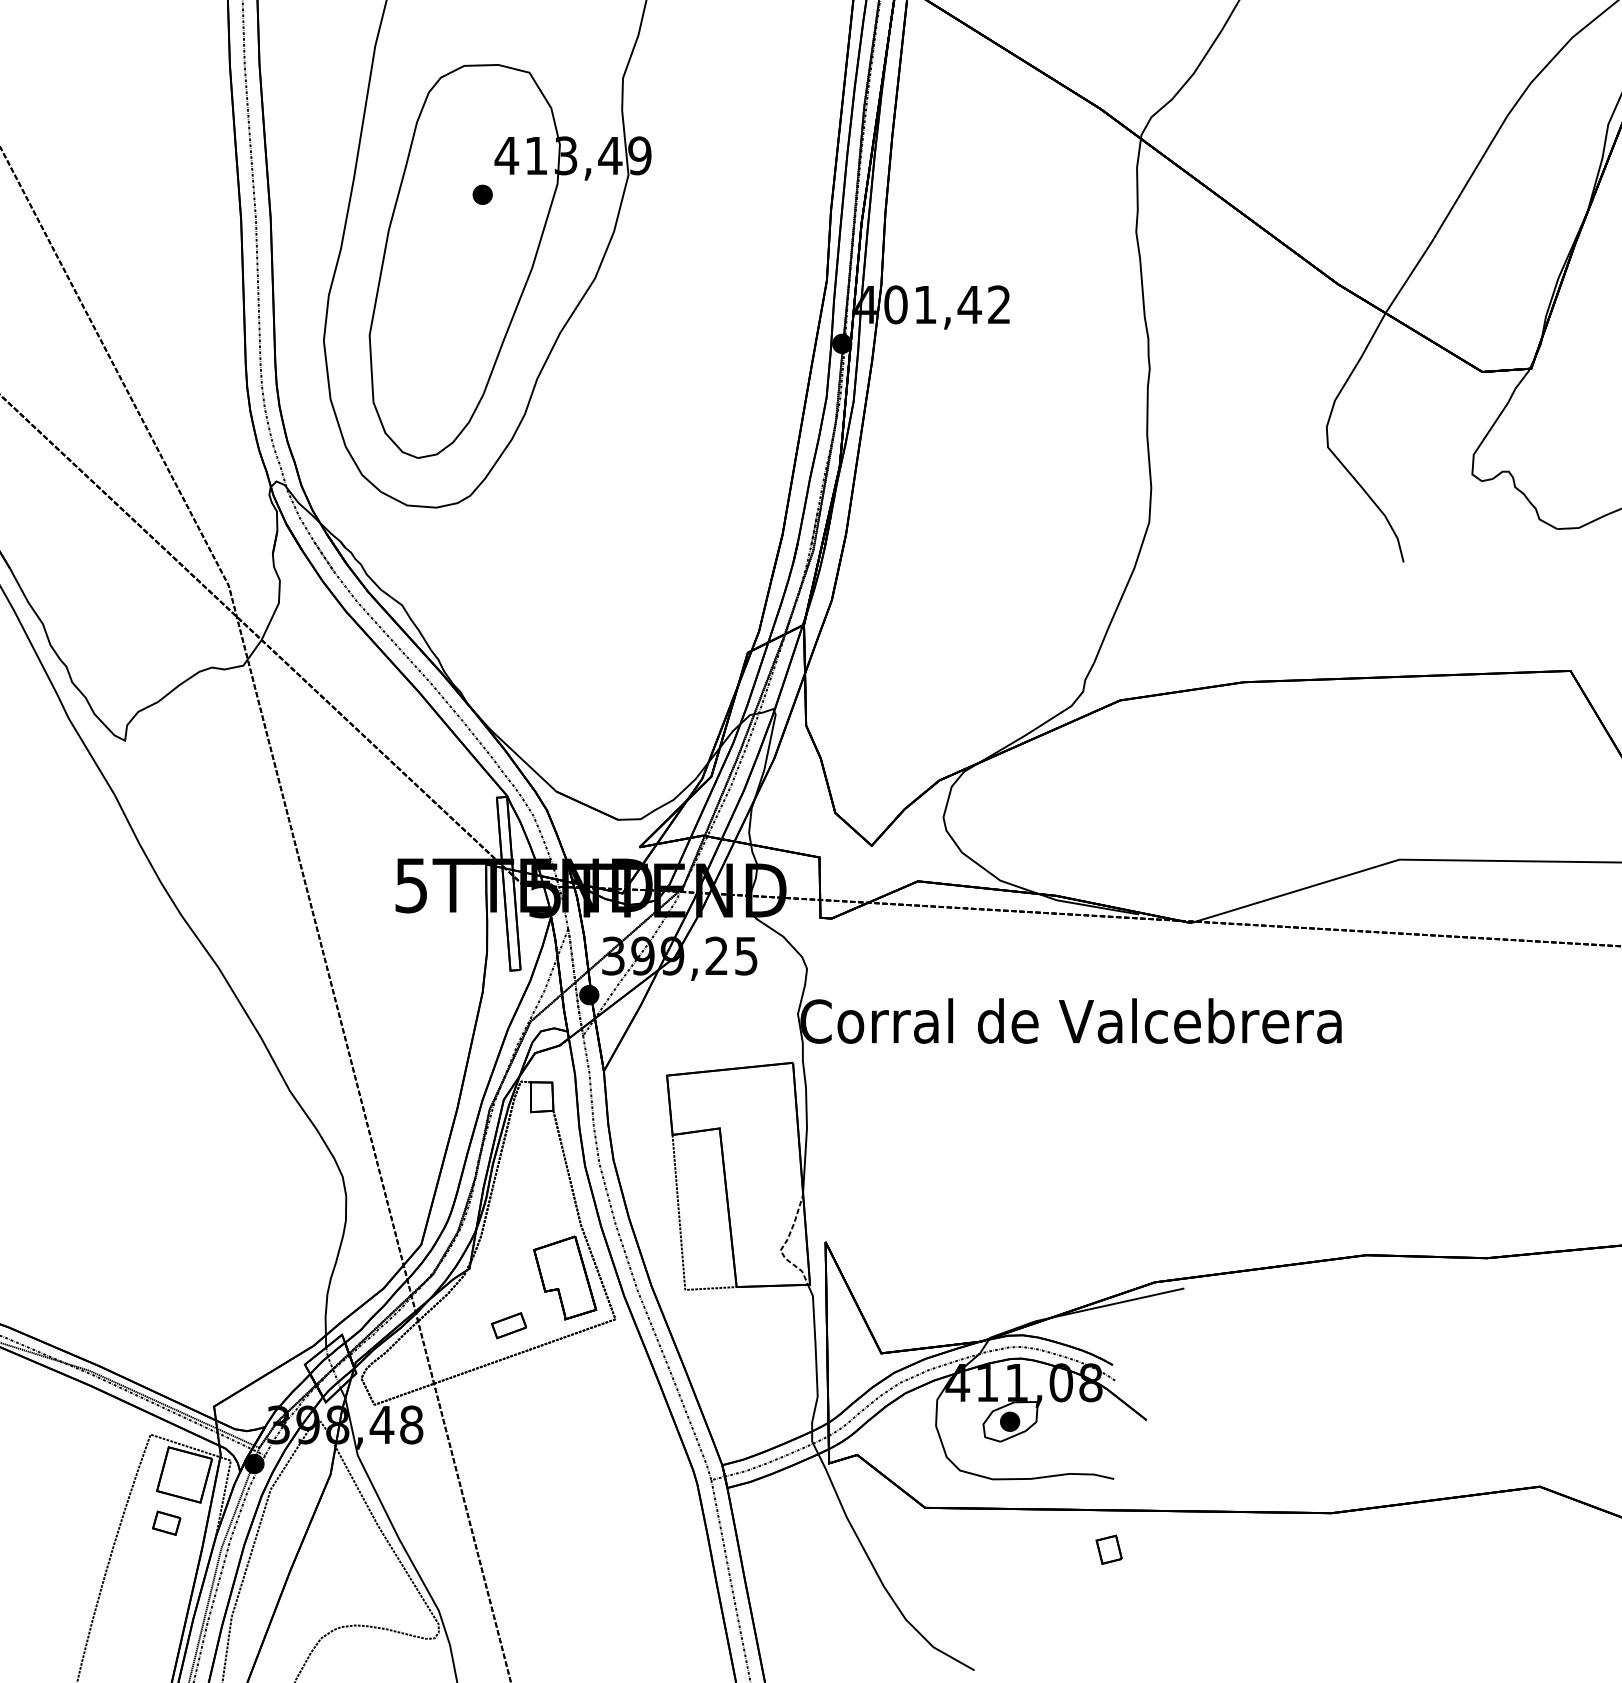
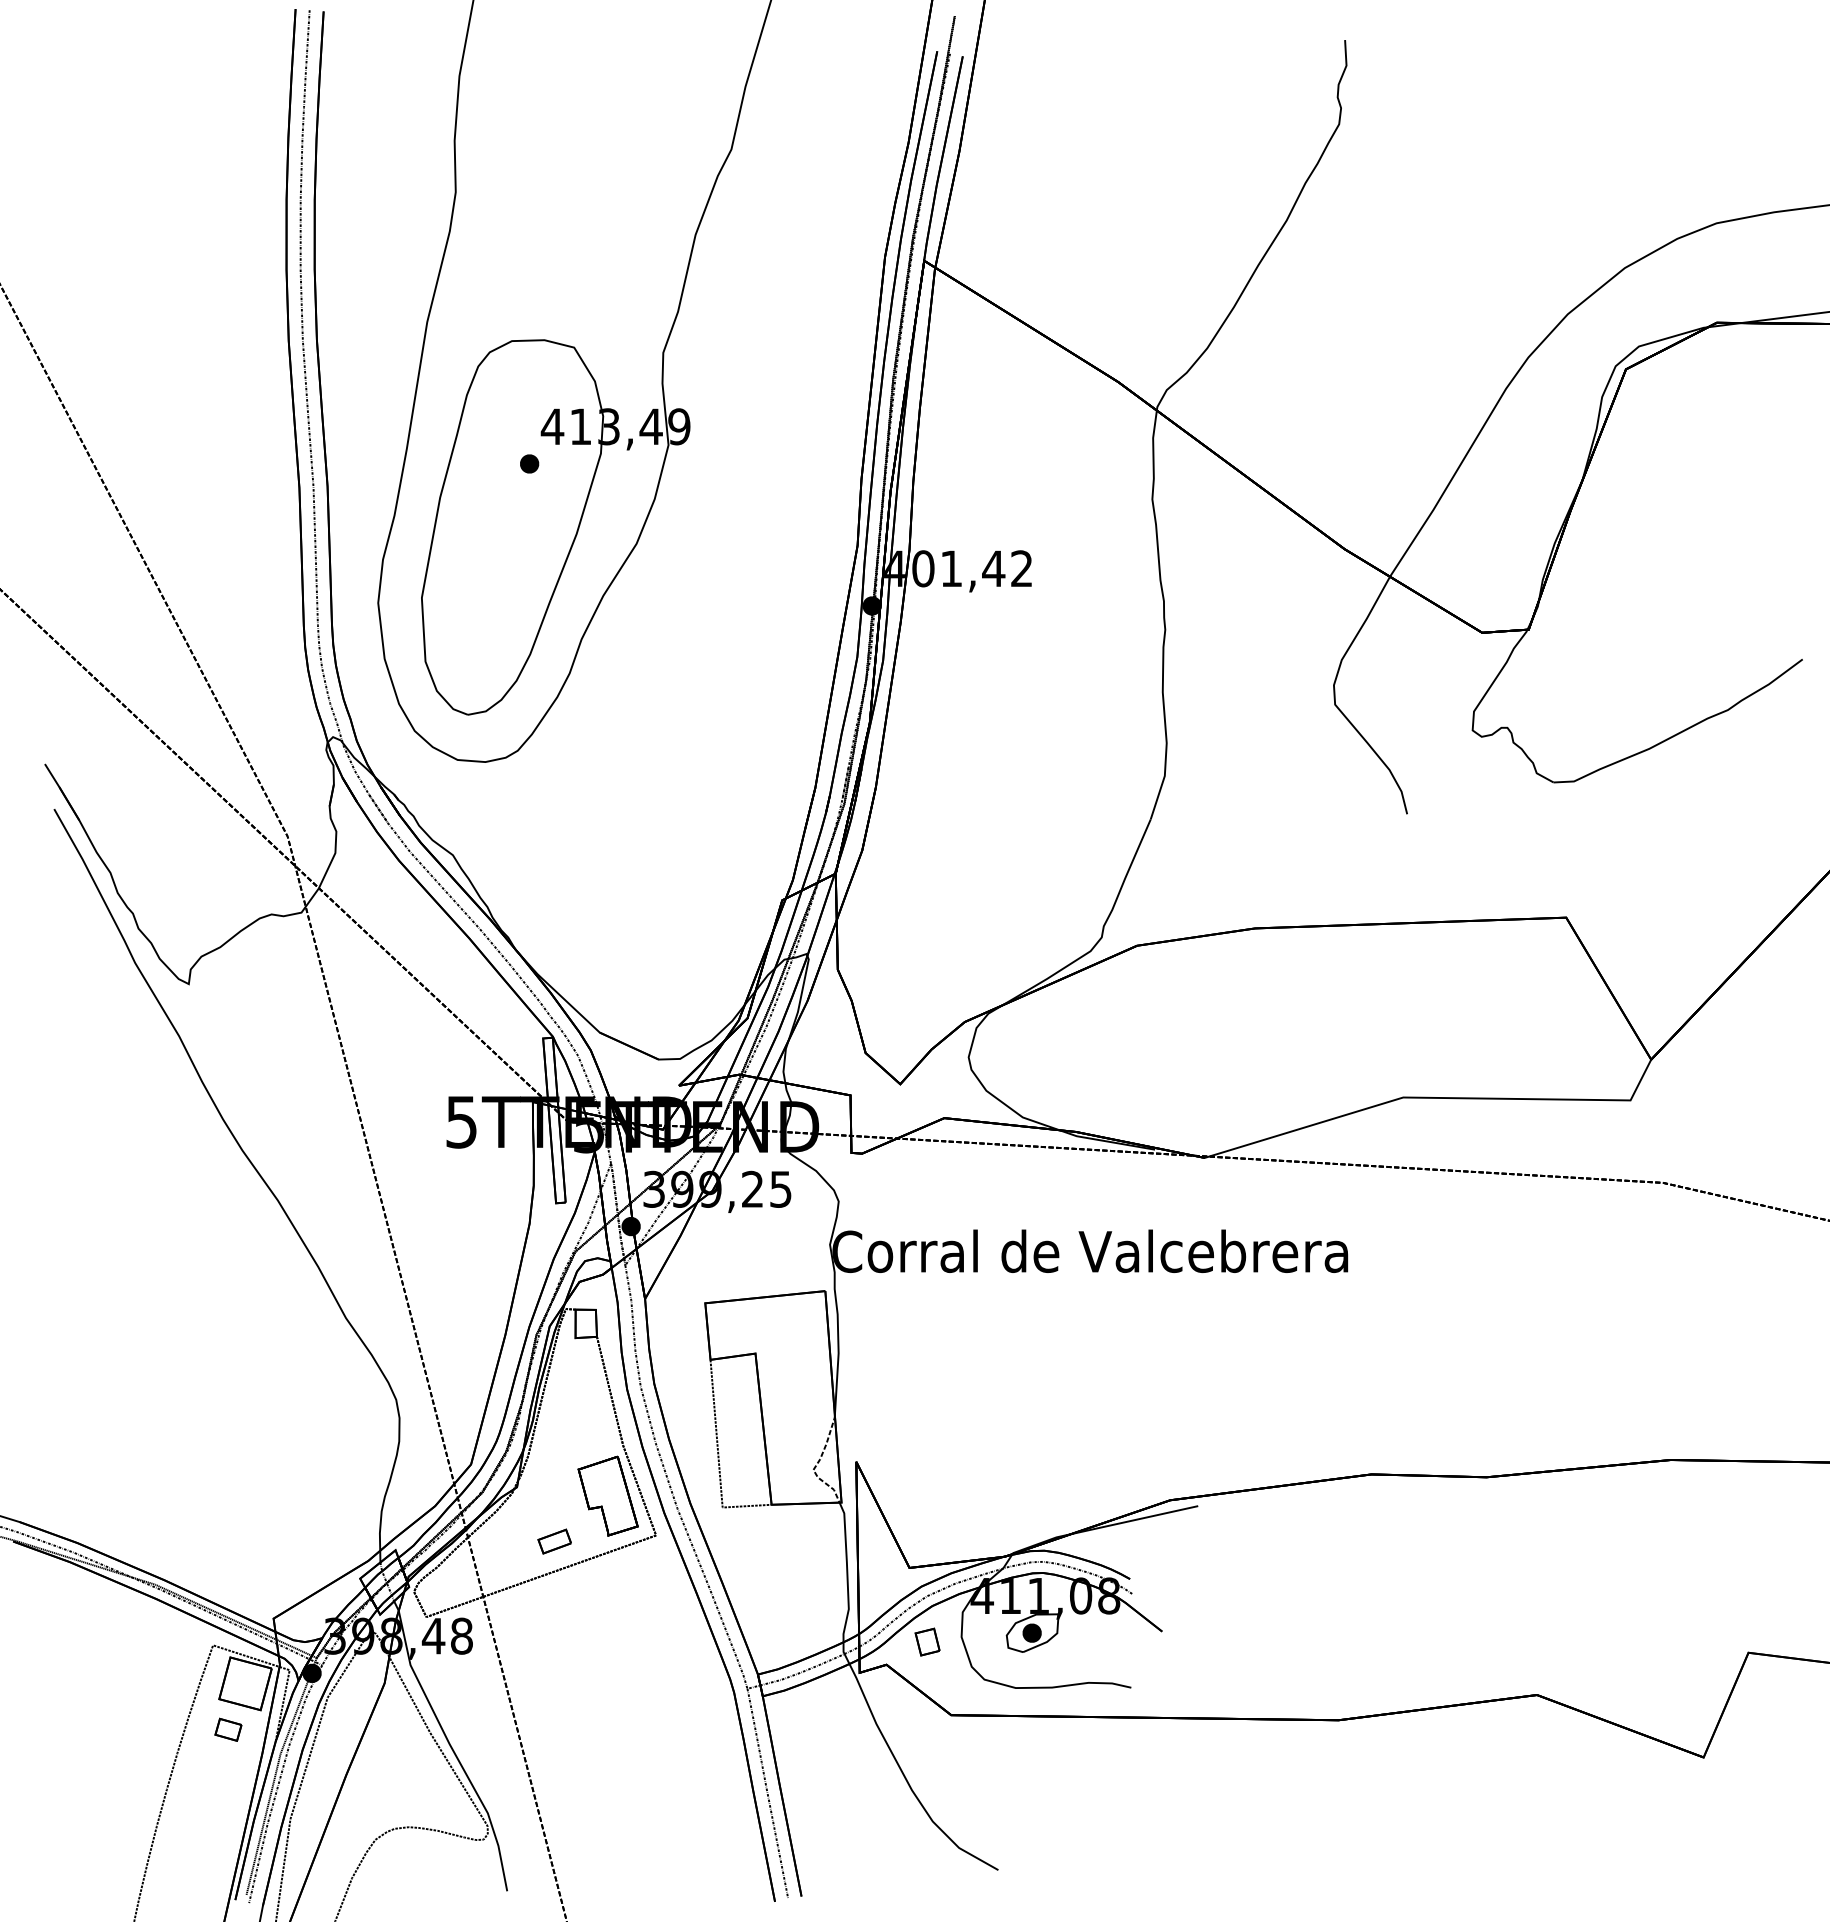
part: (1109, 1549) -> (927, 1641), moved

